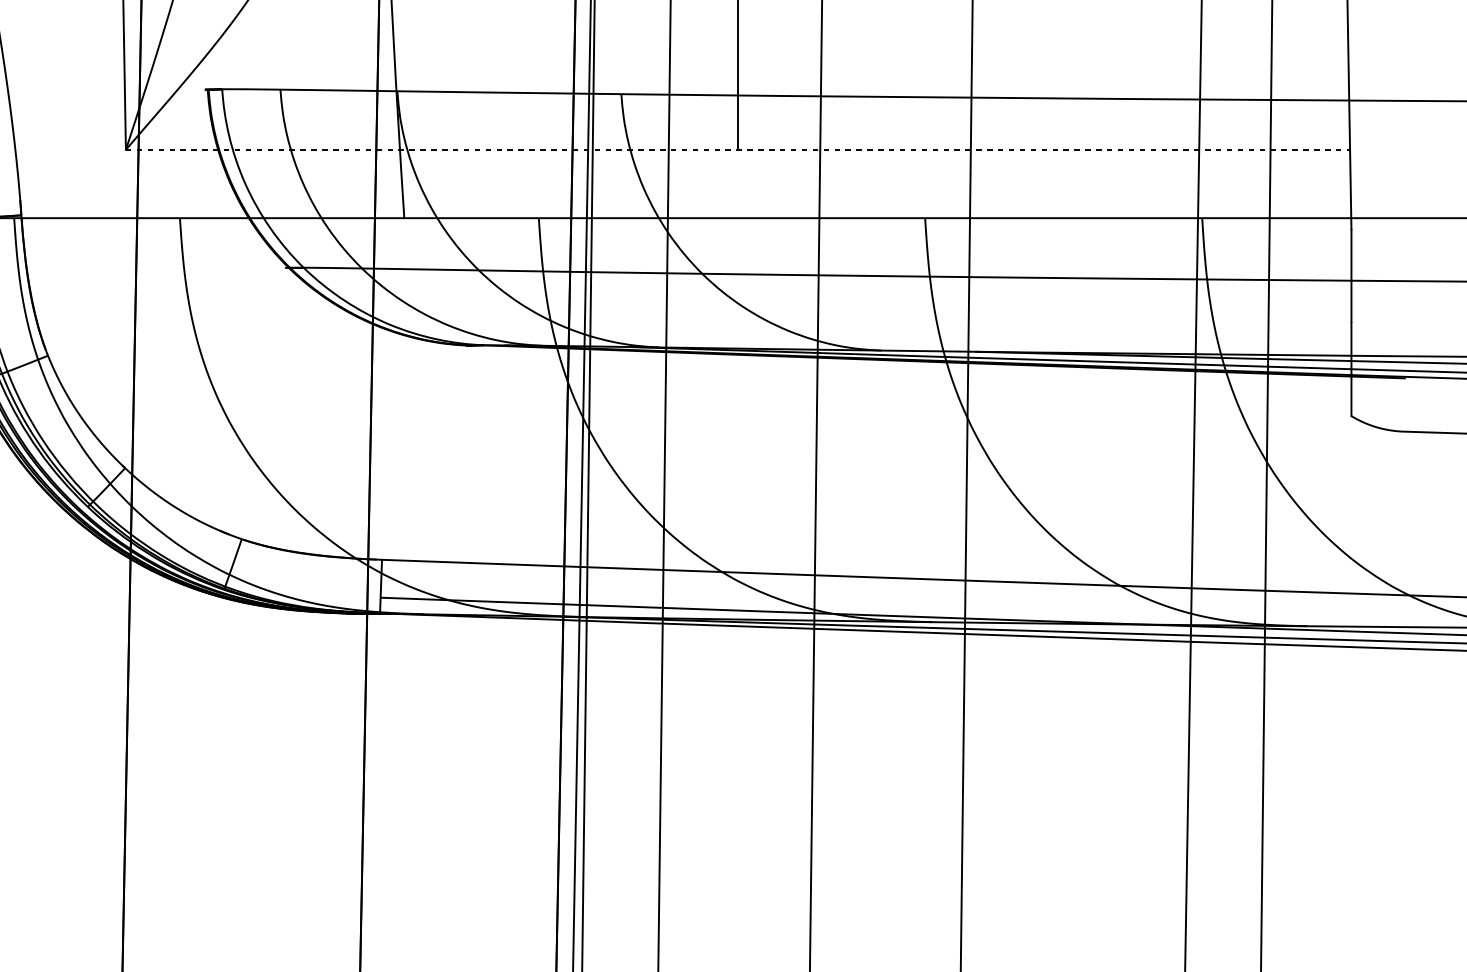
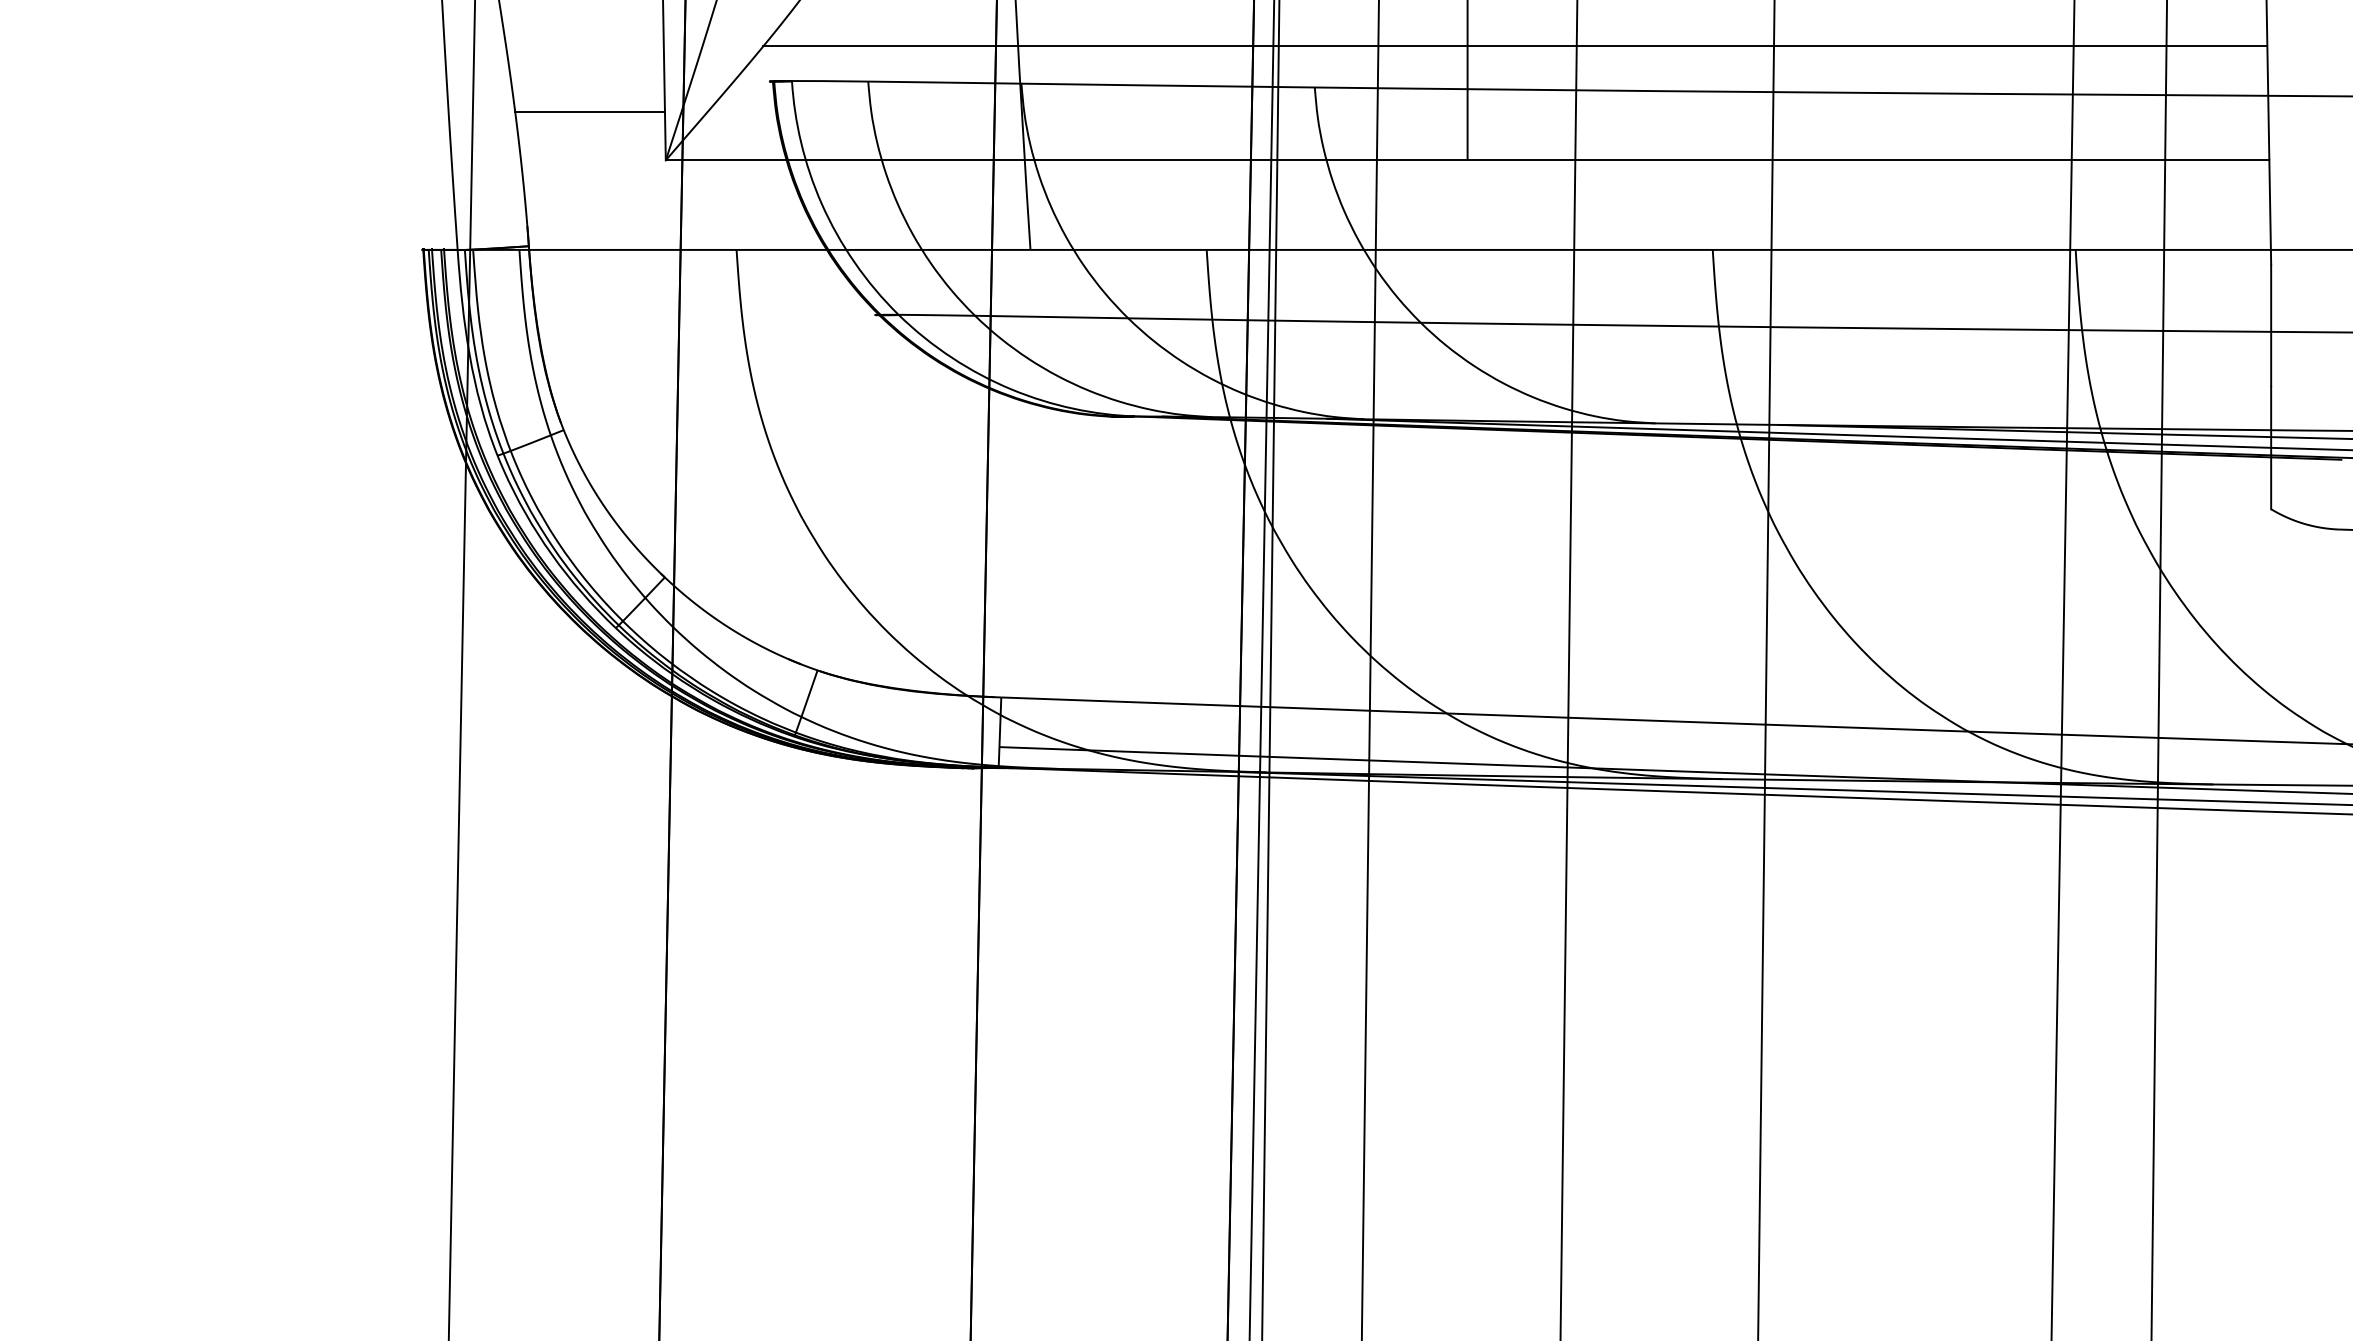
line: (774, 62) -> (1515, 46), added
line: (67, 112) -> (589, 111), added
line: (737, 149) -> (1467, 160), dashed -> solid

